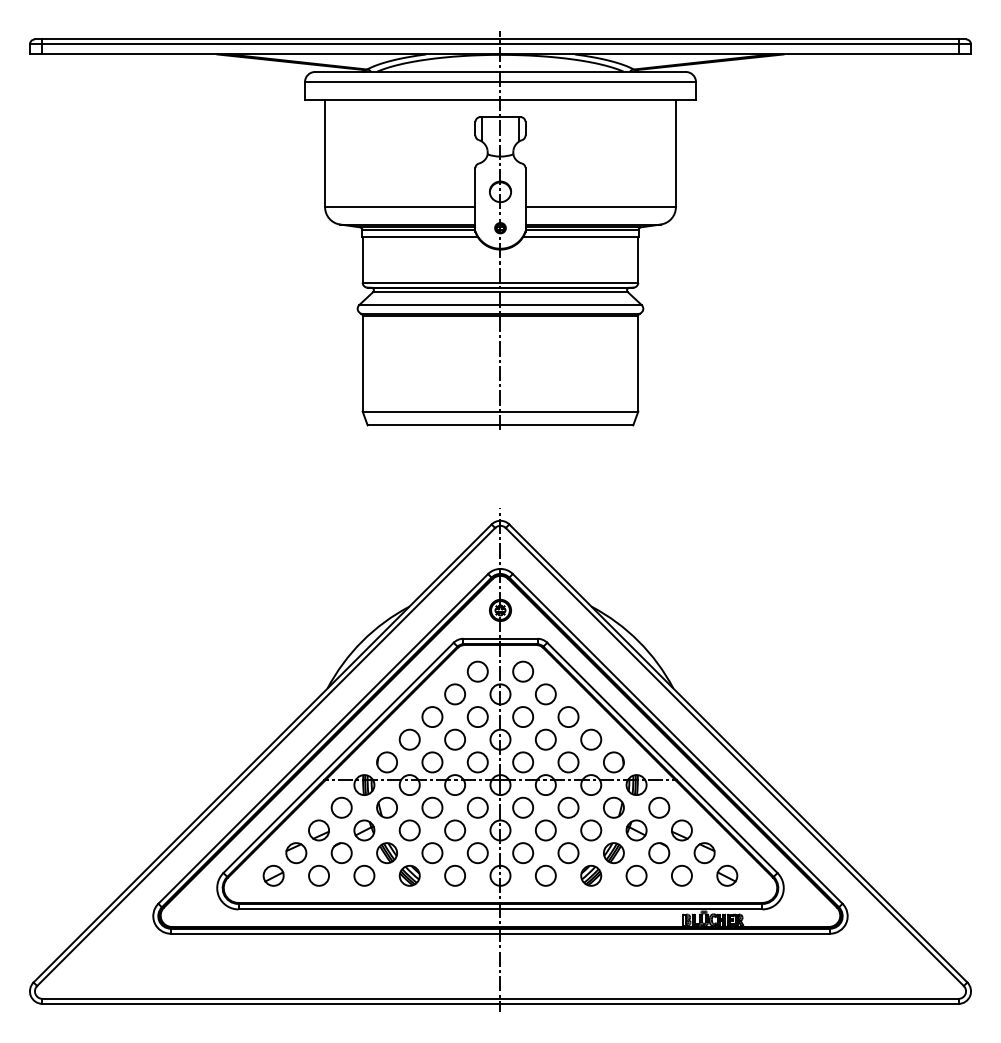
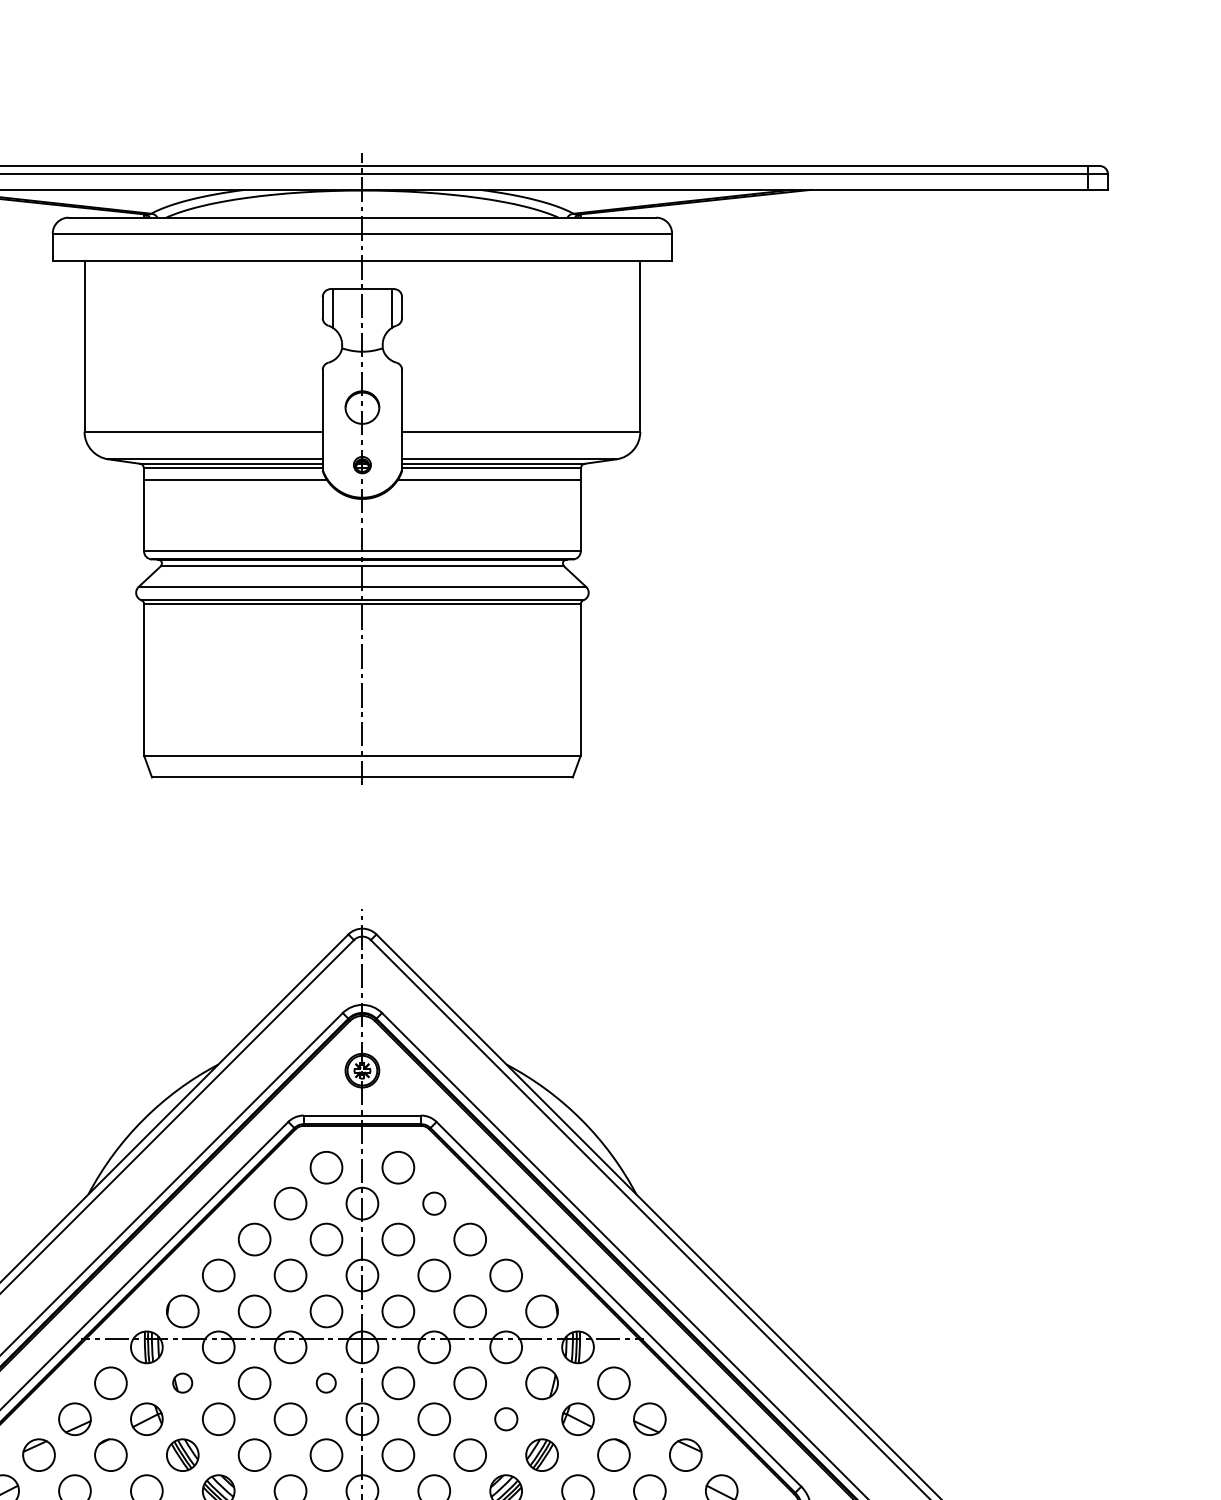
circle: (545, 694) -> (433, 1203), size x0.7
part: (386, 807) -> (181, 1382), size x0.6
circle: (477, 807) -> (326, 1382), size x0.6
circle: (591, 830) -> (506, 1419), size x0.7

